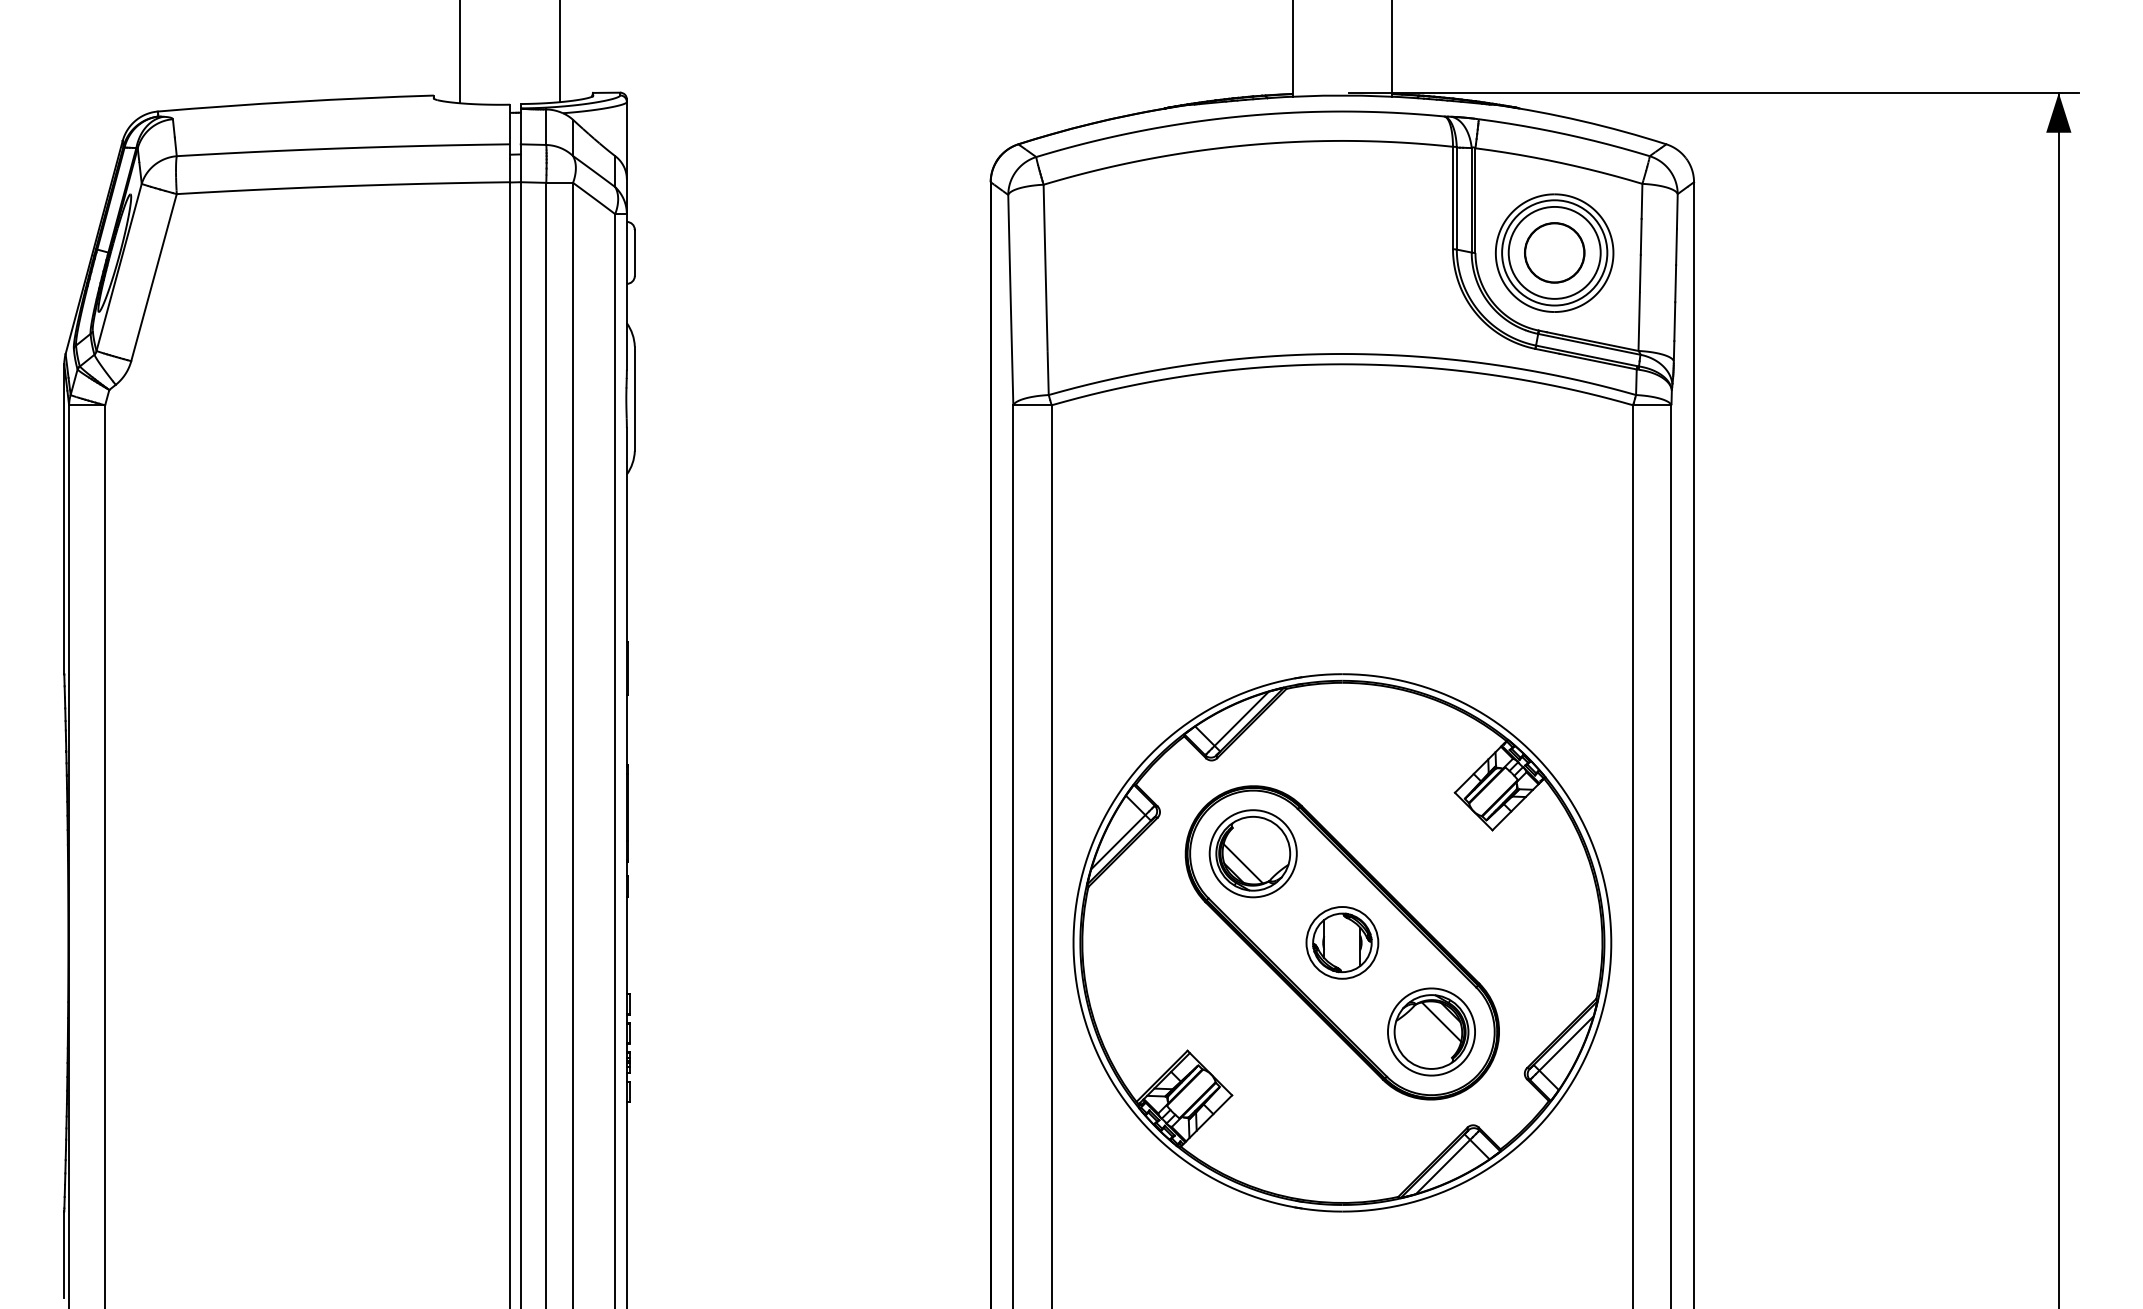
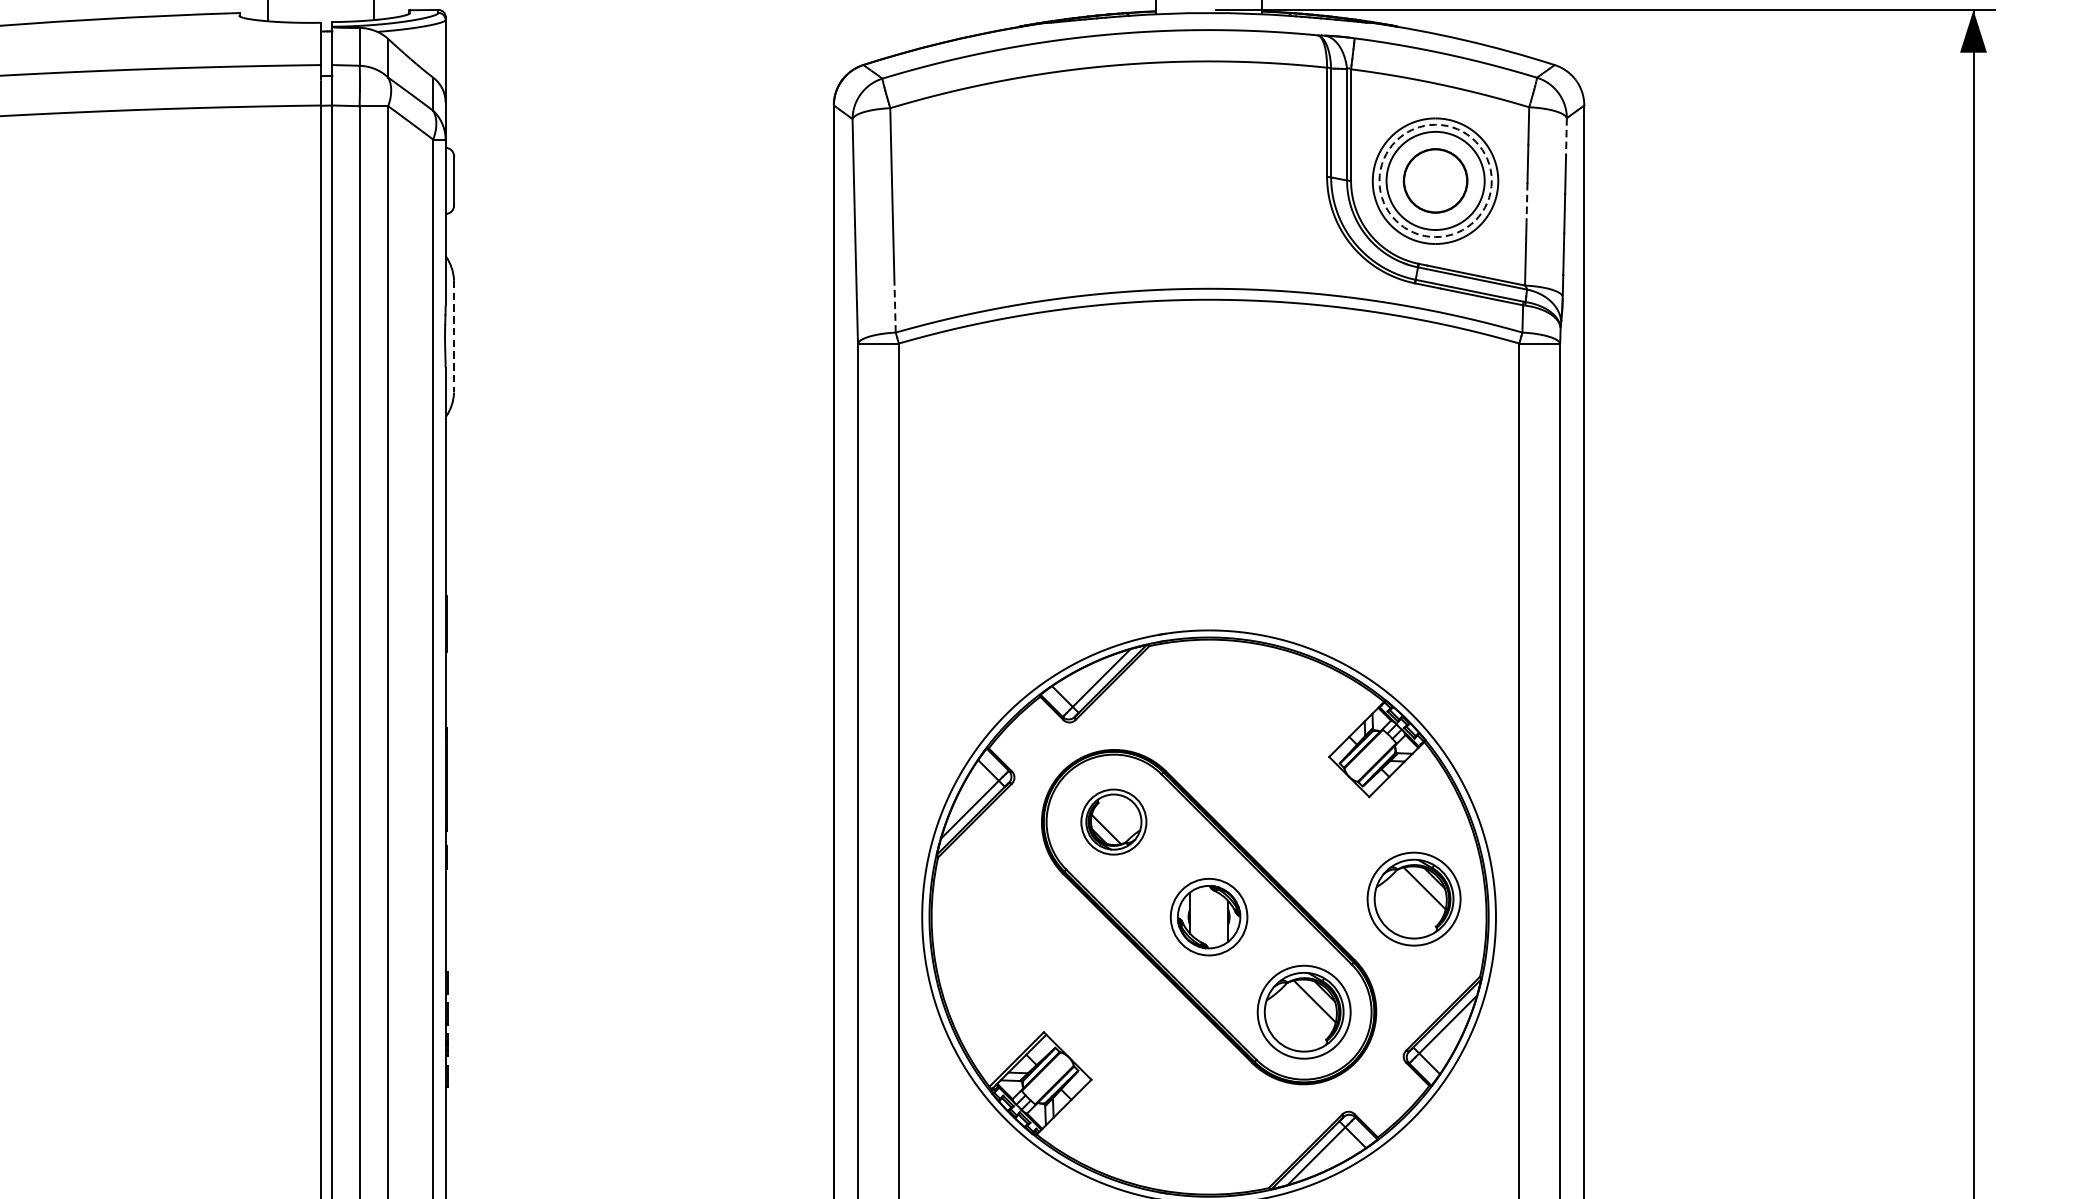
line: (1677, 211) -> (1566, 136), solid -> dashed
circle: (1554, 252) -> (1435, 180), solid -> dashed
line: (1640, 273) -> (1527, 202), solid -> dashed
line: (1048, 373) -> (895, 309), solid -> dashed
line: (634, 399) -> (453, 337), solid -> dashed
part: (1252, 853) -> (1113, 821), size x0.7
part: (1534, 925) -> (1414, 898), added

